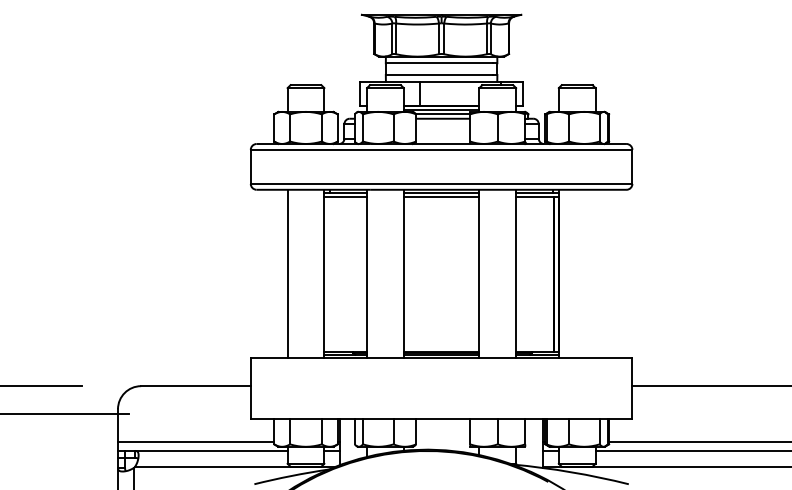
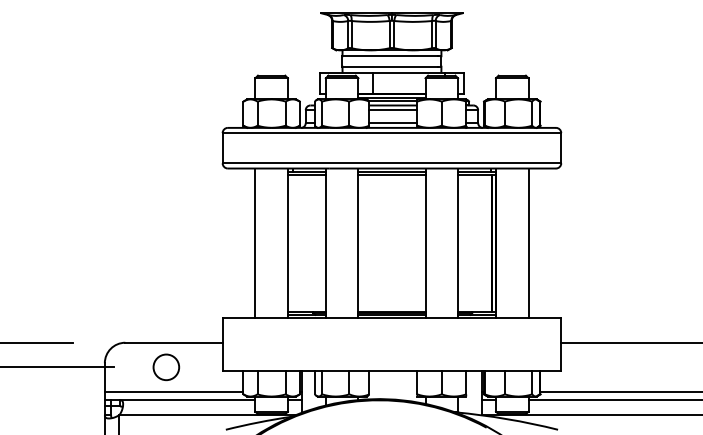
line: (443, 124) -> (393, 110), added
line: (443, 139) -> (393, 123), added
line: (595, 274) -> (528, 243), added
circle: (187, 414) -> (166, 367), added

